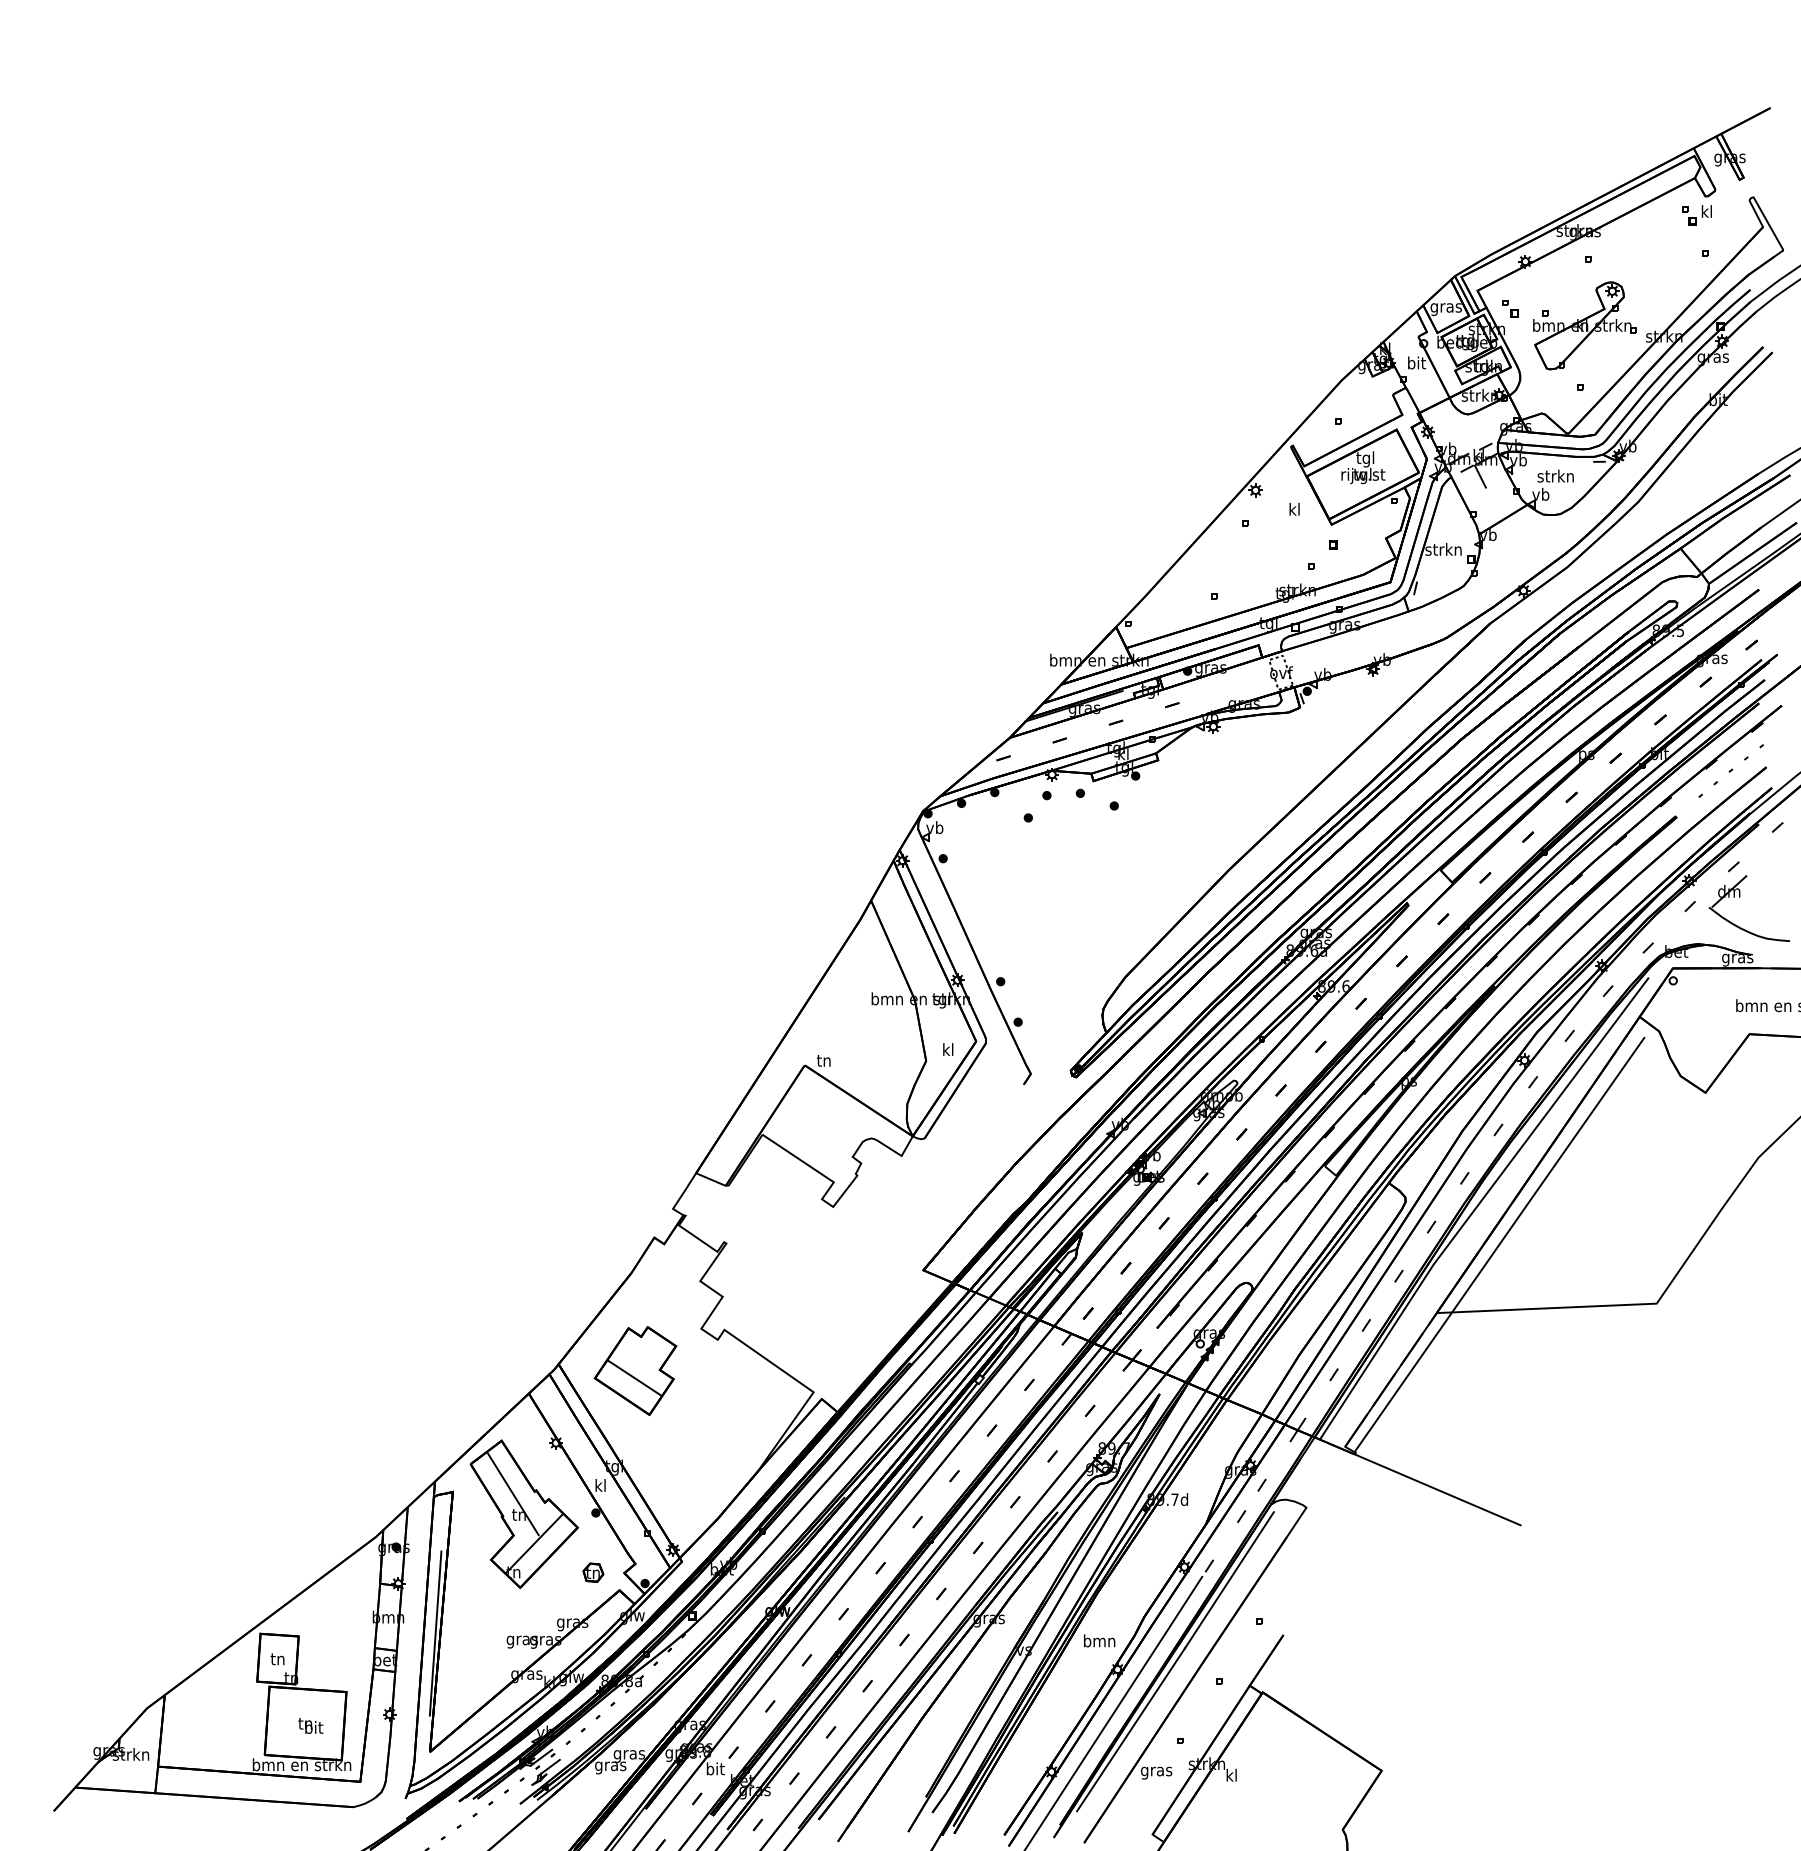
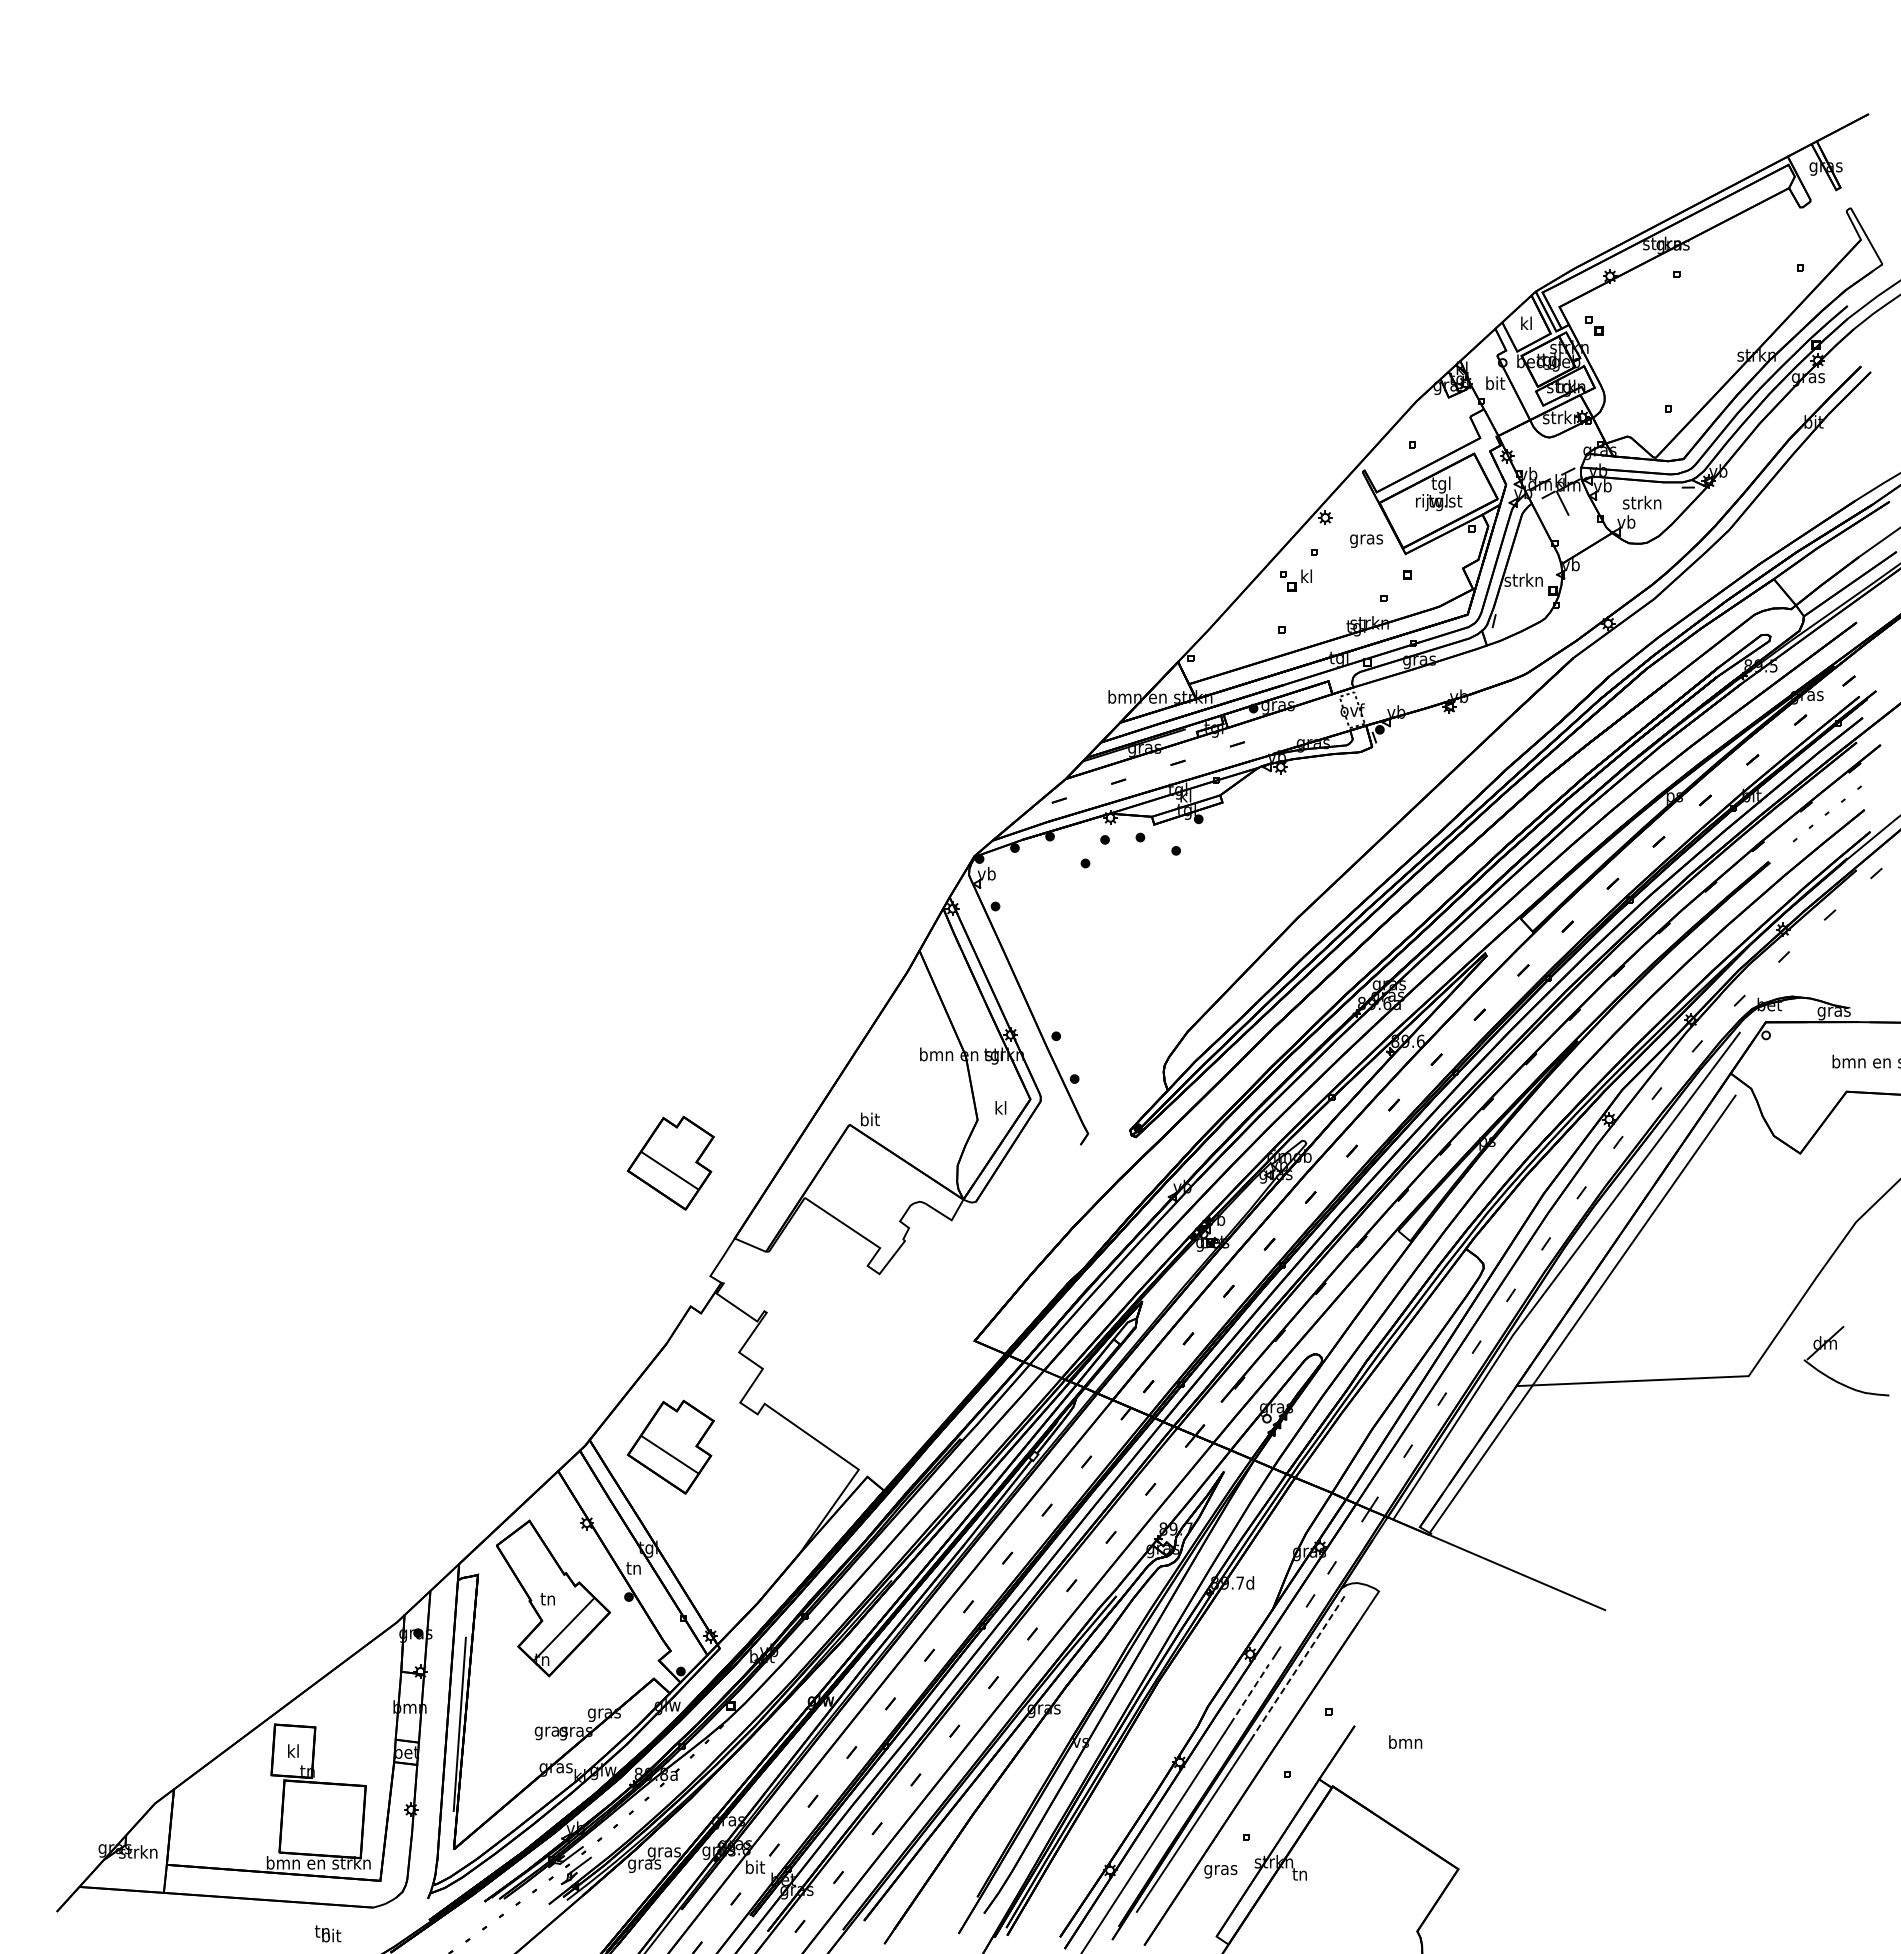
part: (1696, 215) -> (1295, 580), moved
text: (1446, 307) -> (1526, 324), gras -> kl
part: (1584, 325) -> (1672, 343), removed
text: (1294, 510) -> (1366, 538), kl -> gras
part: (1739, 897) -> (1836, 1349), moved
text: (824, 1060) -> (870, 1119), tn -> bit
part: (635, 1101) -> (670, 1162), added
text: (600, 1484) -> (633, 1567), kl -> tn
line: (513, 1494) -> (541, 1577), removed
part: (592, 1572) -> (625, 1659), removed
line: (1229, 1580) -> (1297, 1668), solid -> dashed
line: (1183, 1604) -> (1249, 1693), solid -> dashed
text: (1099, 1640) -> (1405, 1741), moved
text: (277, 1658) -> (292, 1750), tn -> kl
text: (310, 1725) -> (327, 1933), moved
text: (1231, 1774) -> (1299, 1873), kl -> tn

